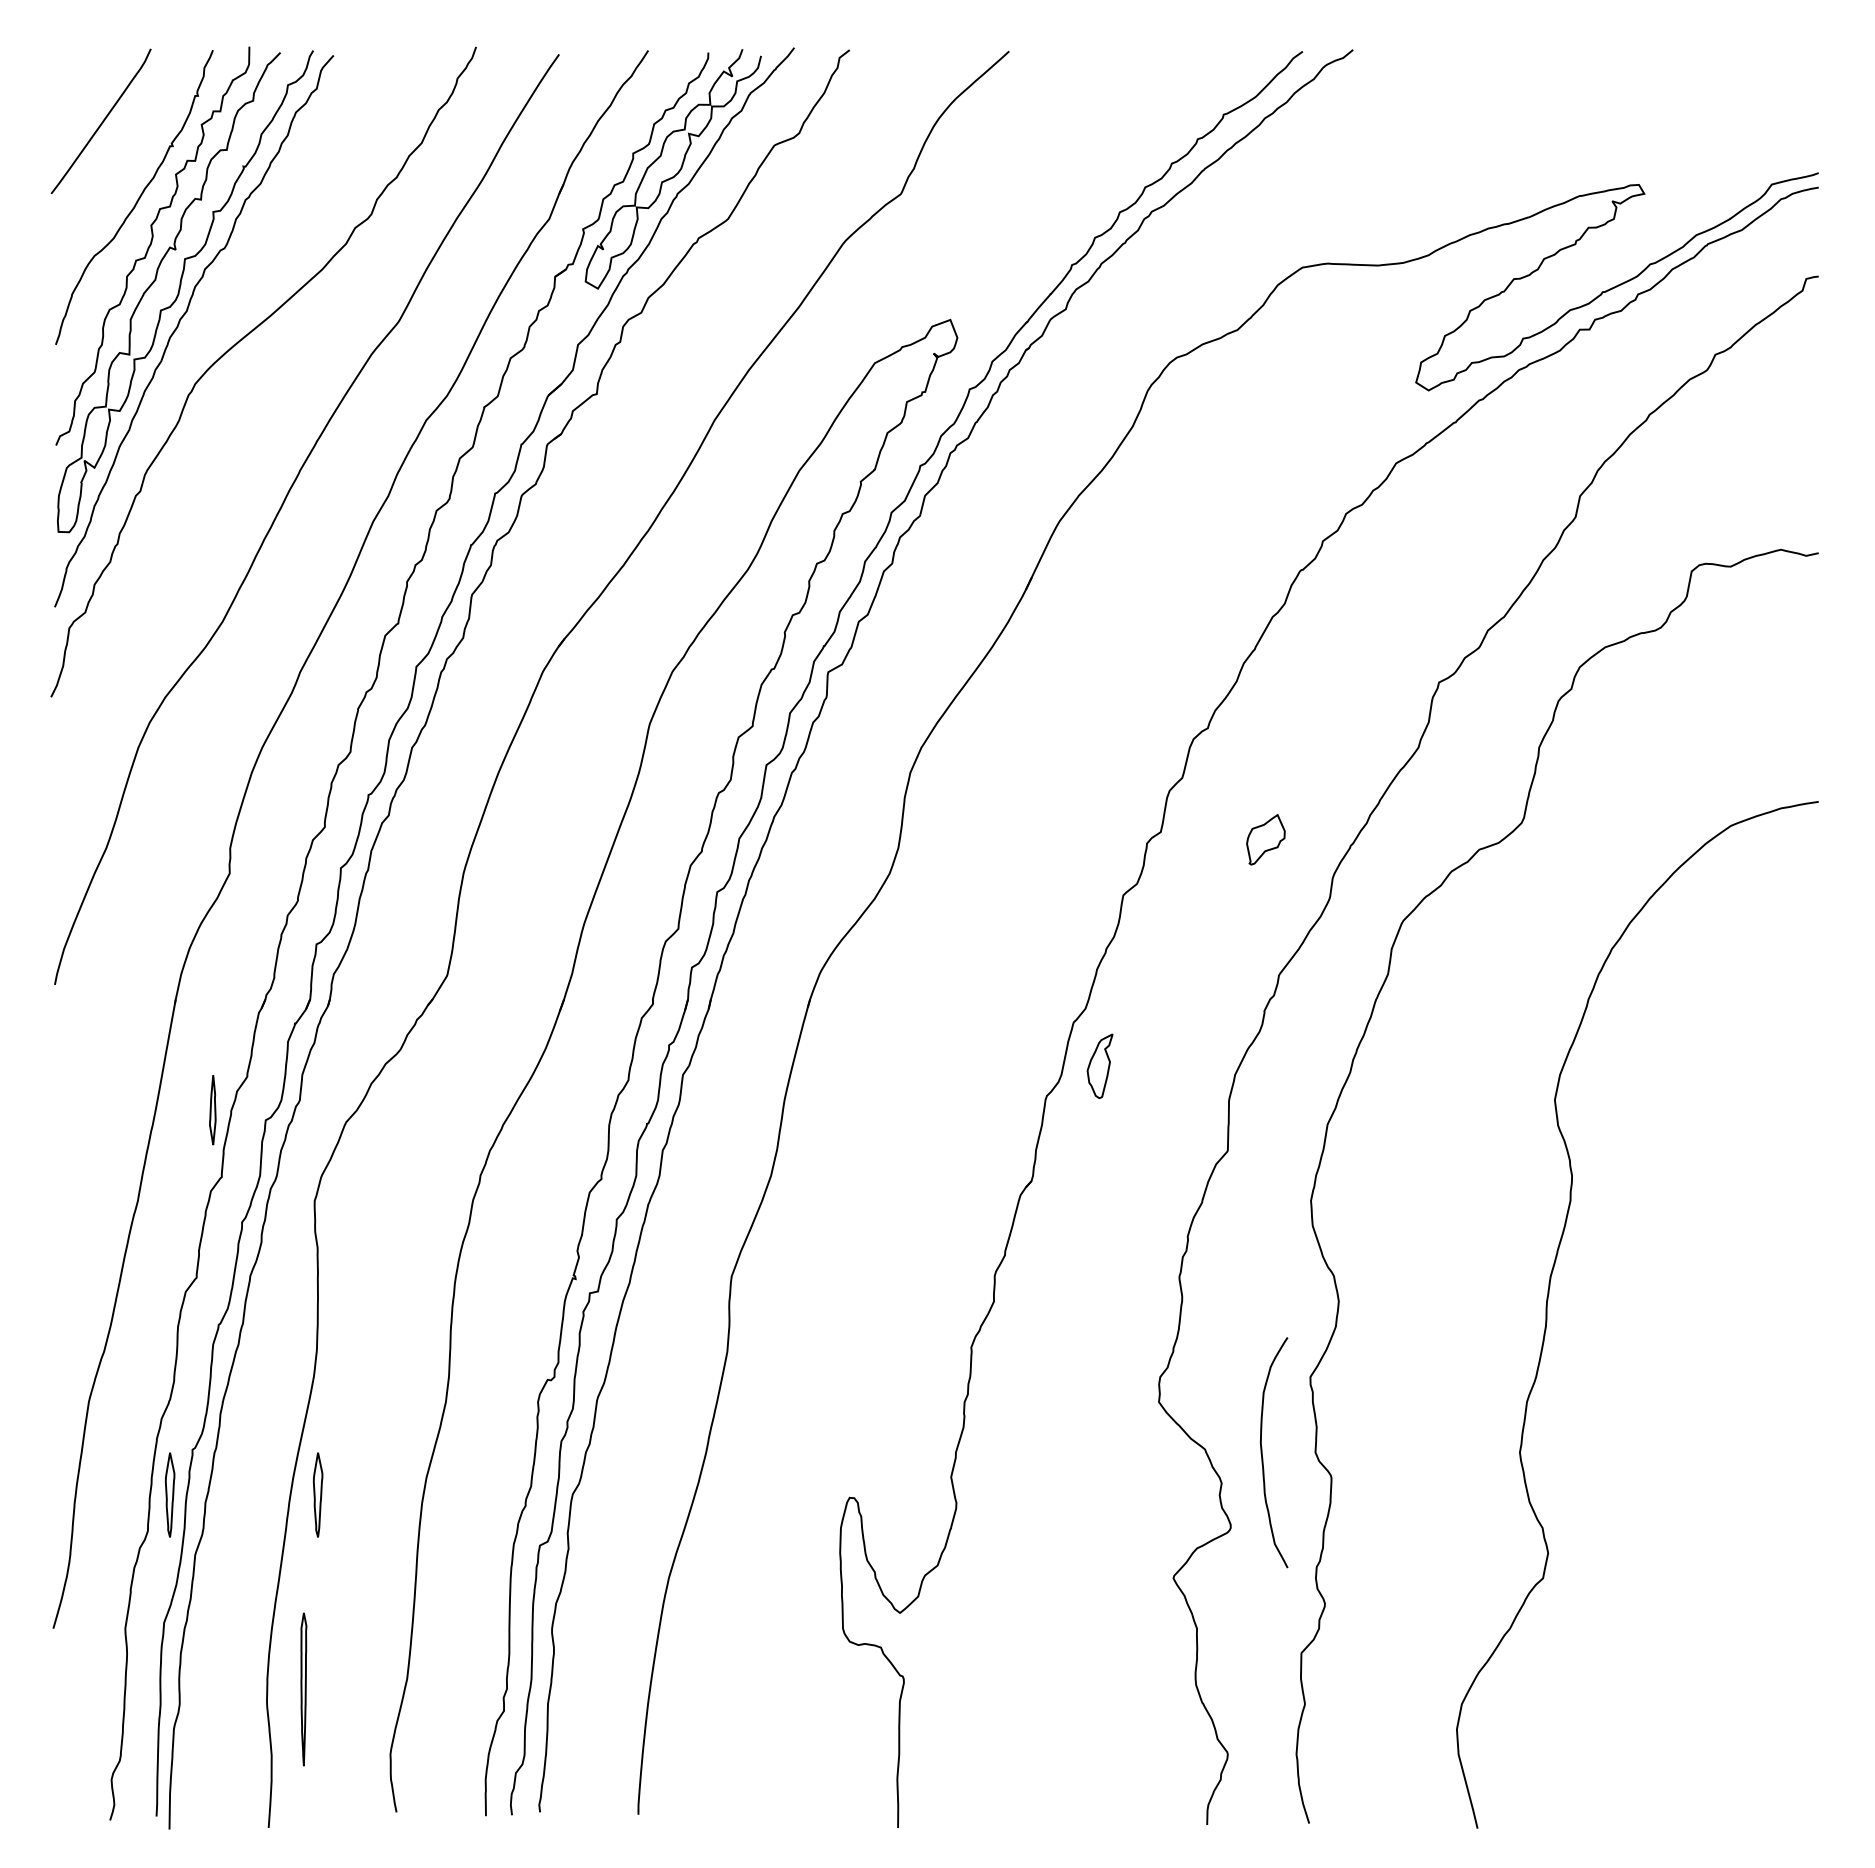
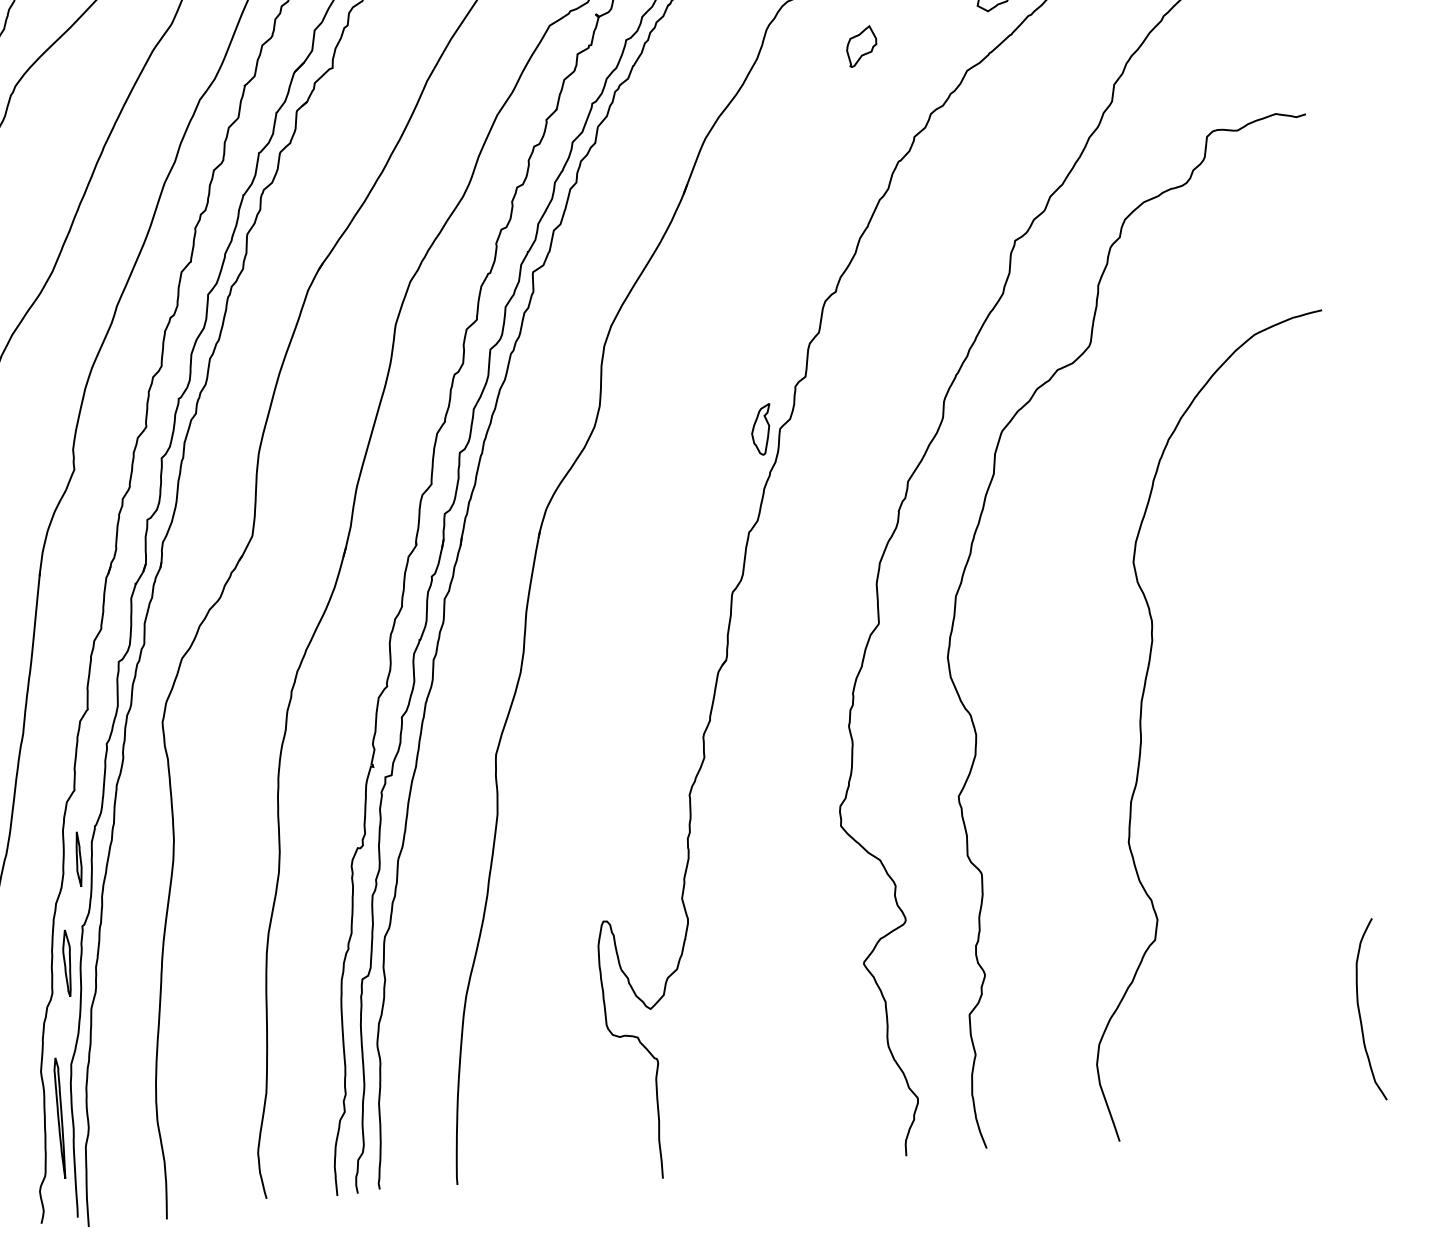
part: (1265, 839) -> (861, 46), moved
part: (1099, 1065) -> (761, 429), moved
part: (212, 1110) -> (78, 859), moved
curve: (1262, 1452) -> (1359, 1010), moved
part: (317, 1494) -> (183, 953), removed
part: (303, 1689) -> (60, 1118), moved

